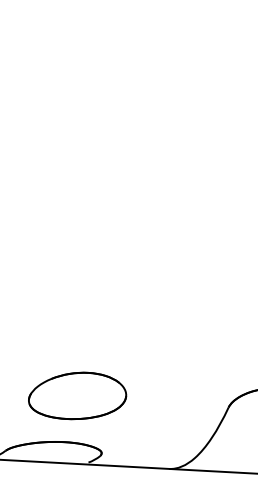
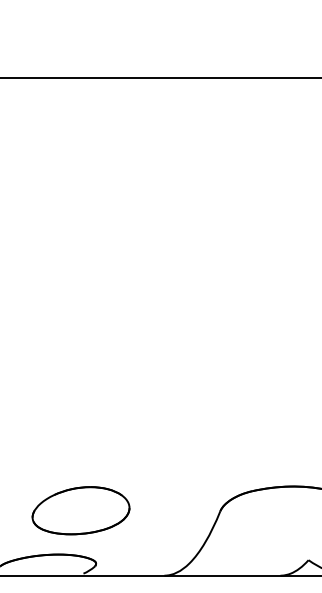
part: (77, 395) -> (80, 510), moved

